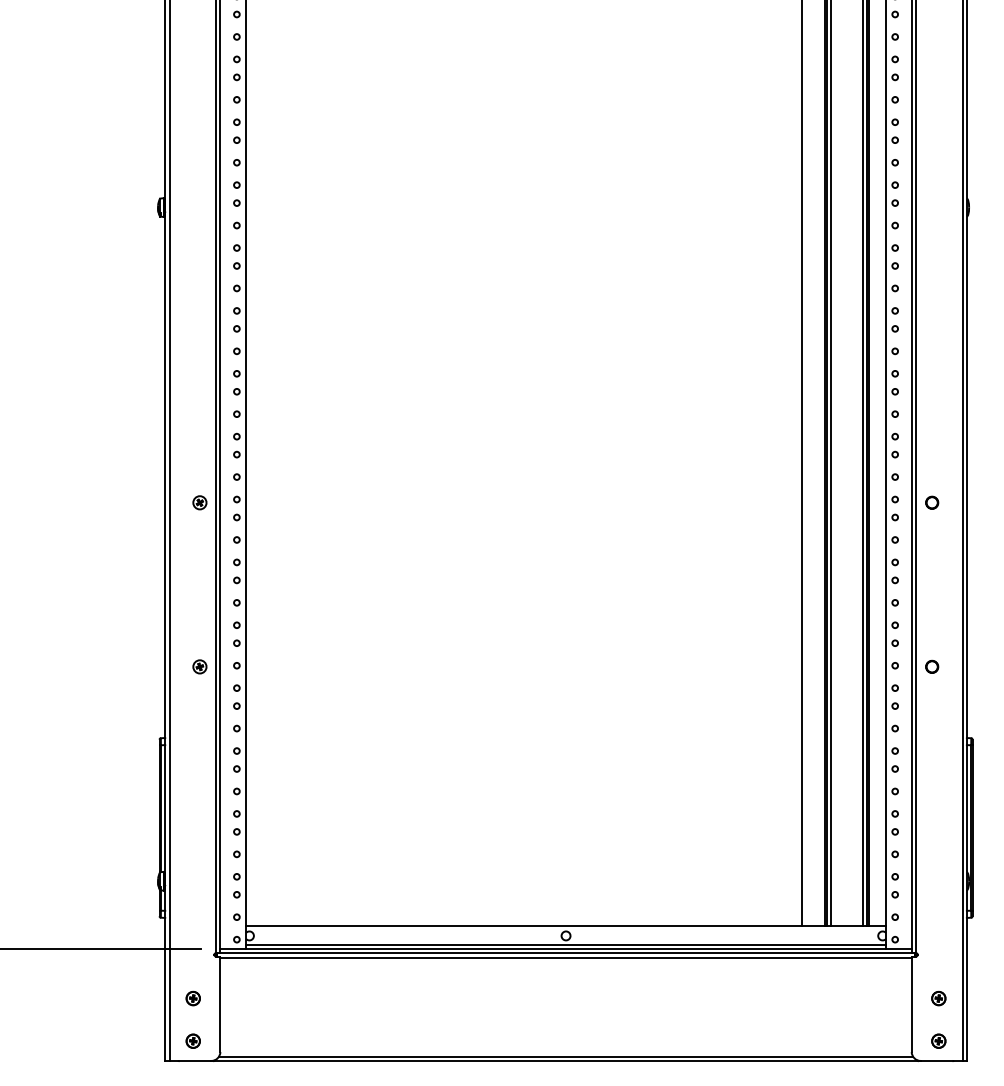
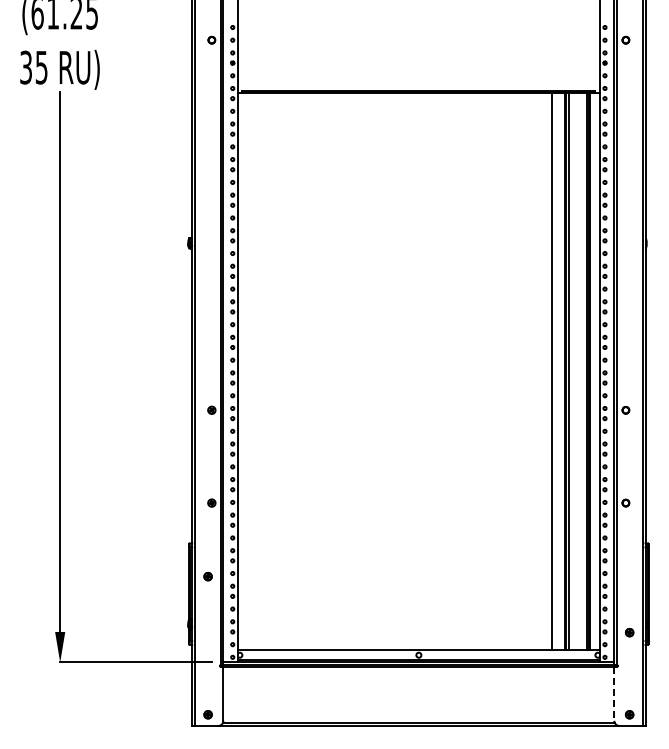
part: (192, 998) -> (207, 576), moved
part: (938, 998) -> (629, 632), moved
line: (912, 1003) -> (614, 693), solid -> dashed

